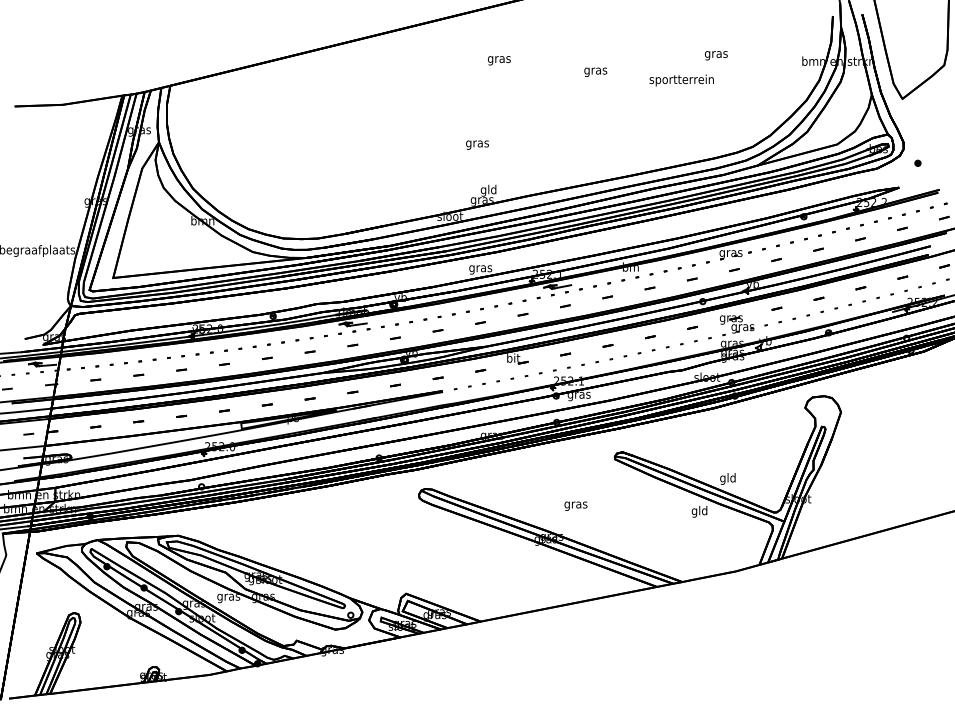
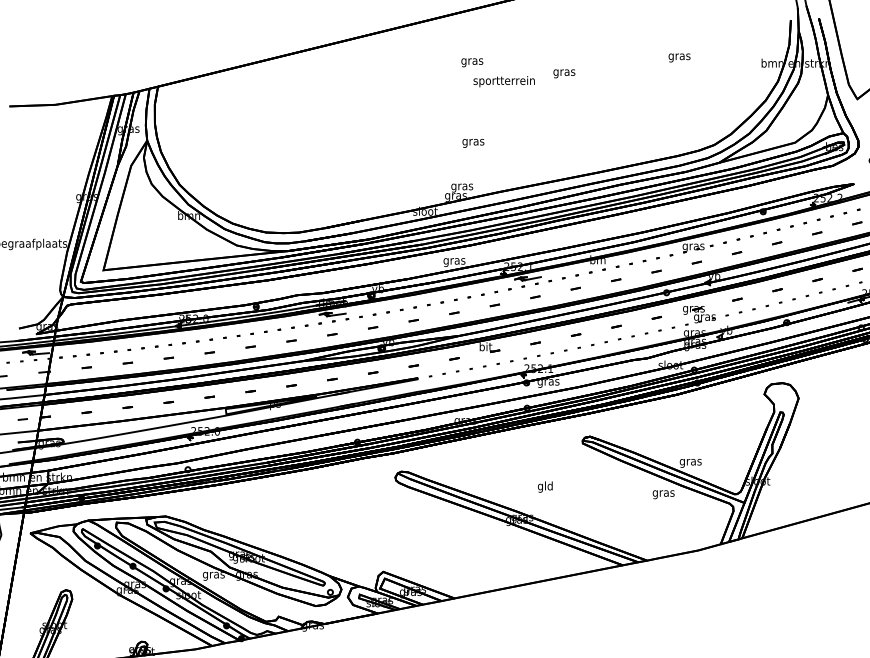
text: (681, 80) -> (503, 81), moved
text: (477, 144) -> (473, 142), moved
text: (488, 190) -> (461, 186), gld -> gras
text: (727, 478) -> (690, 461), gld -> gras
text: (575, 504) -> (545, 486), gras -> gld
text: (699, 511) -> (663, 493), gld -> gras

